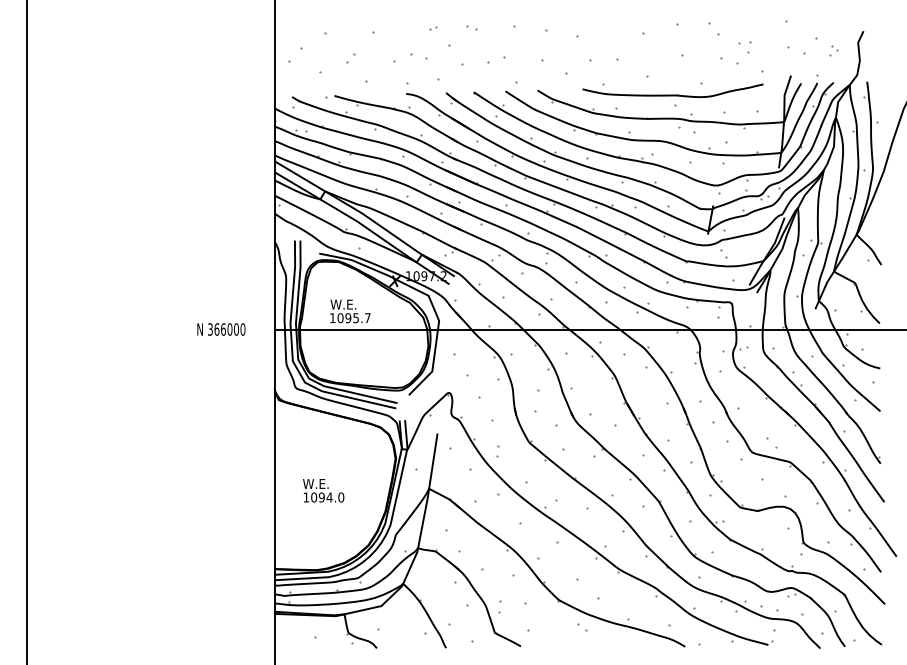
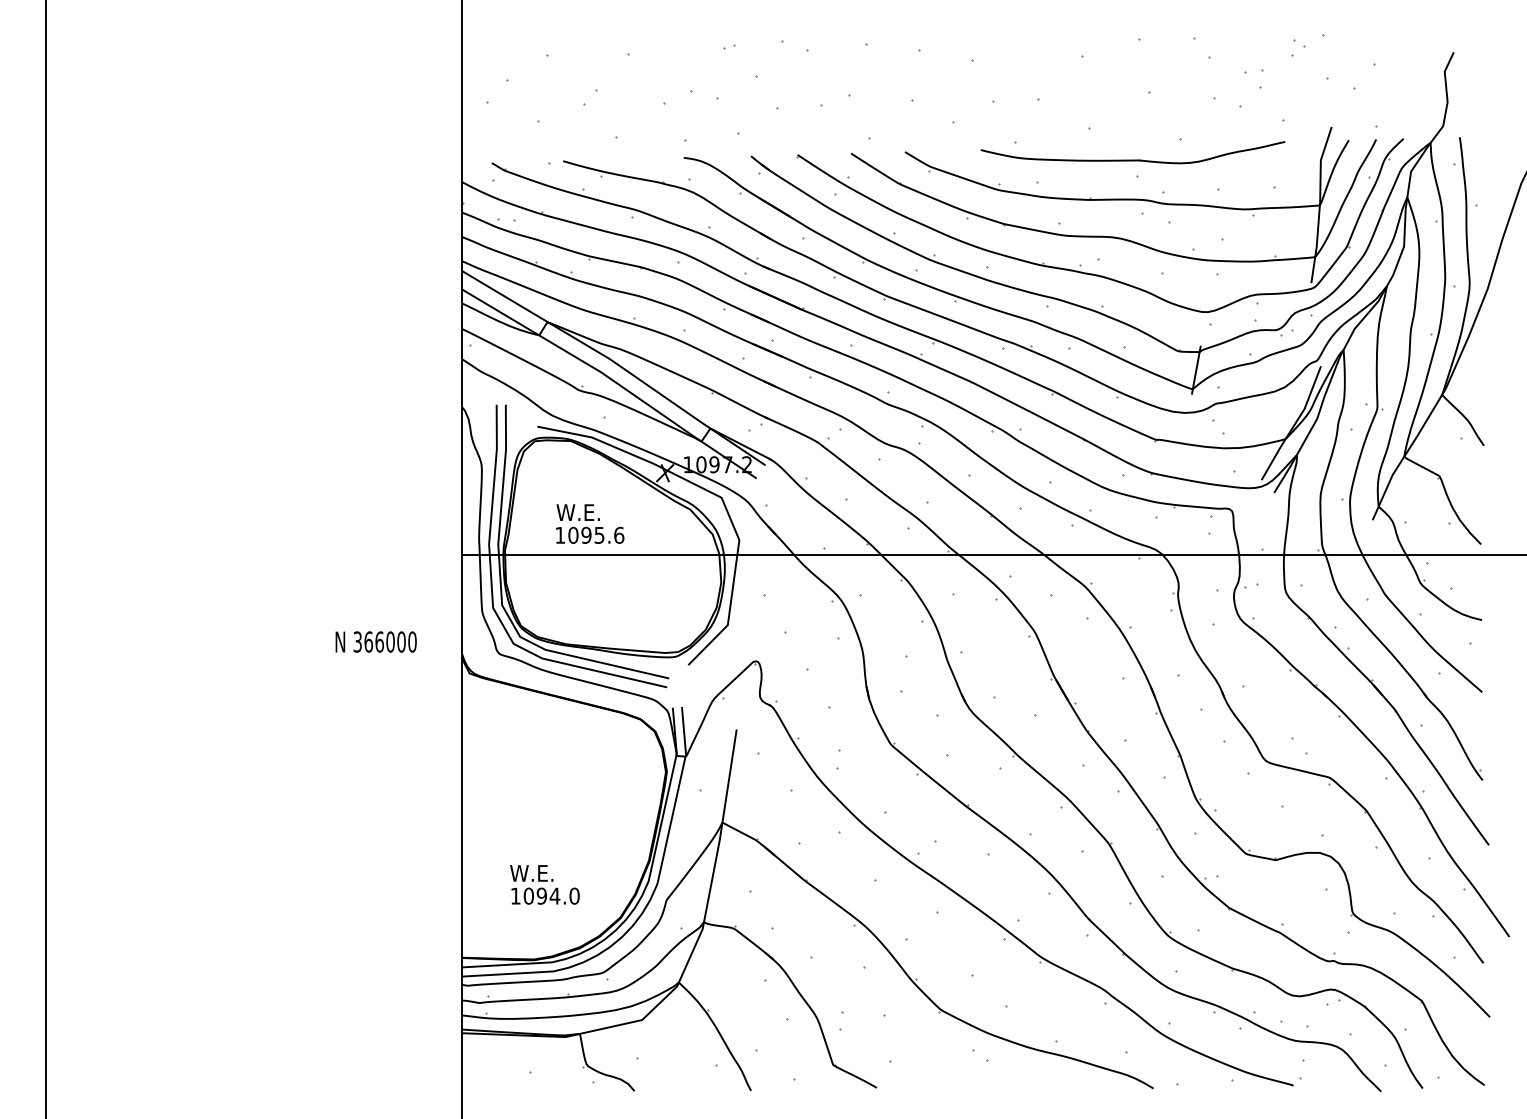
part: (471, 27) -> (793, 46), size x1.6
part: (833, 50) -> (1297, 47), moved
text: (367, 318) -> (618, 535), 1095.7 -> 1095.6
text: (221, 329) -> (376, 641), moved
text: (323, 490) -> (544, 884), moved

